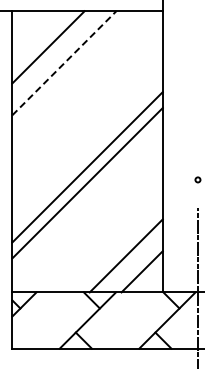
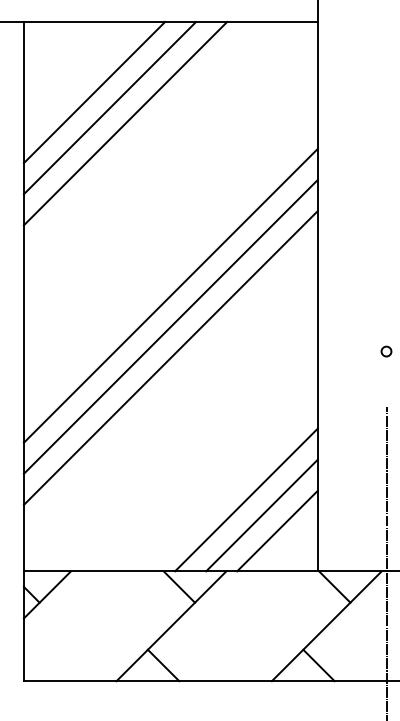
line: (56, 55) -> (110, 108), added
line: (64, 63) -> (125, 124), dashed -> solid
line: (87, 151) -> (170, 296), added
line: (133, 263) -> (260, 514), added

